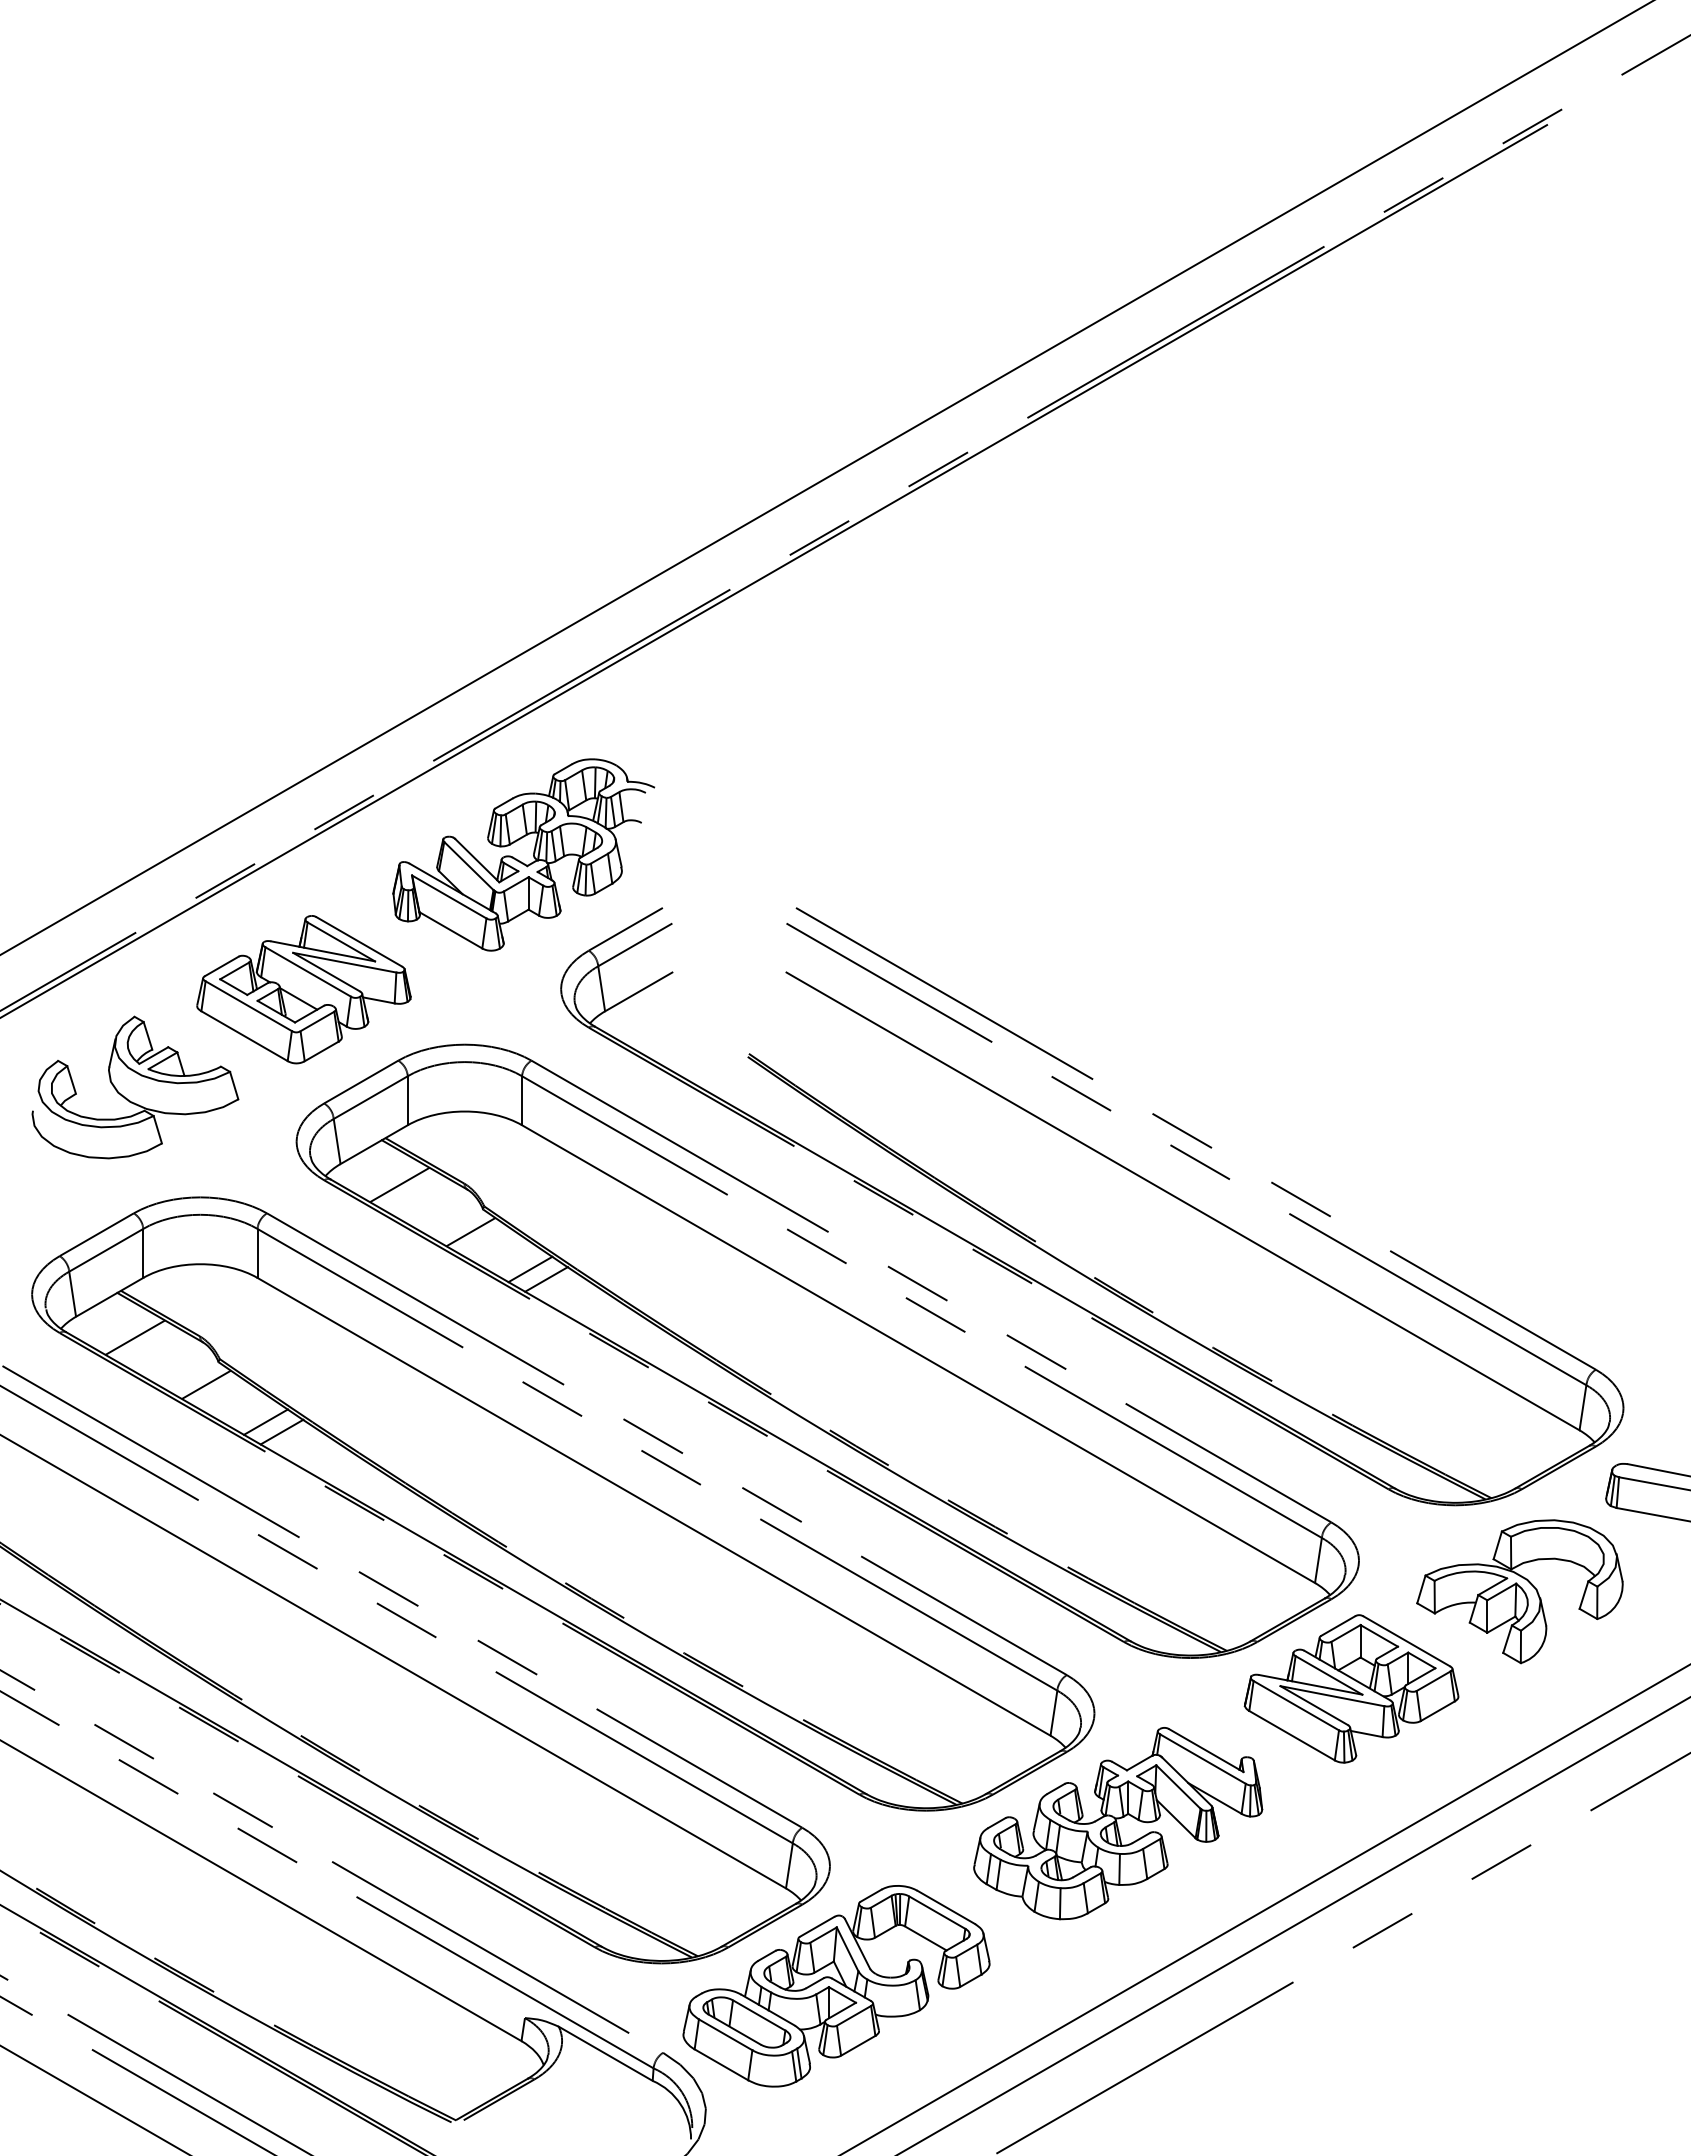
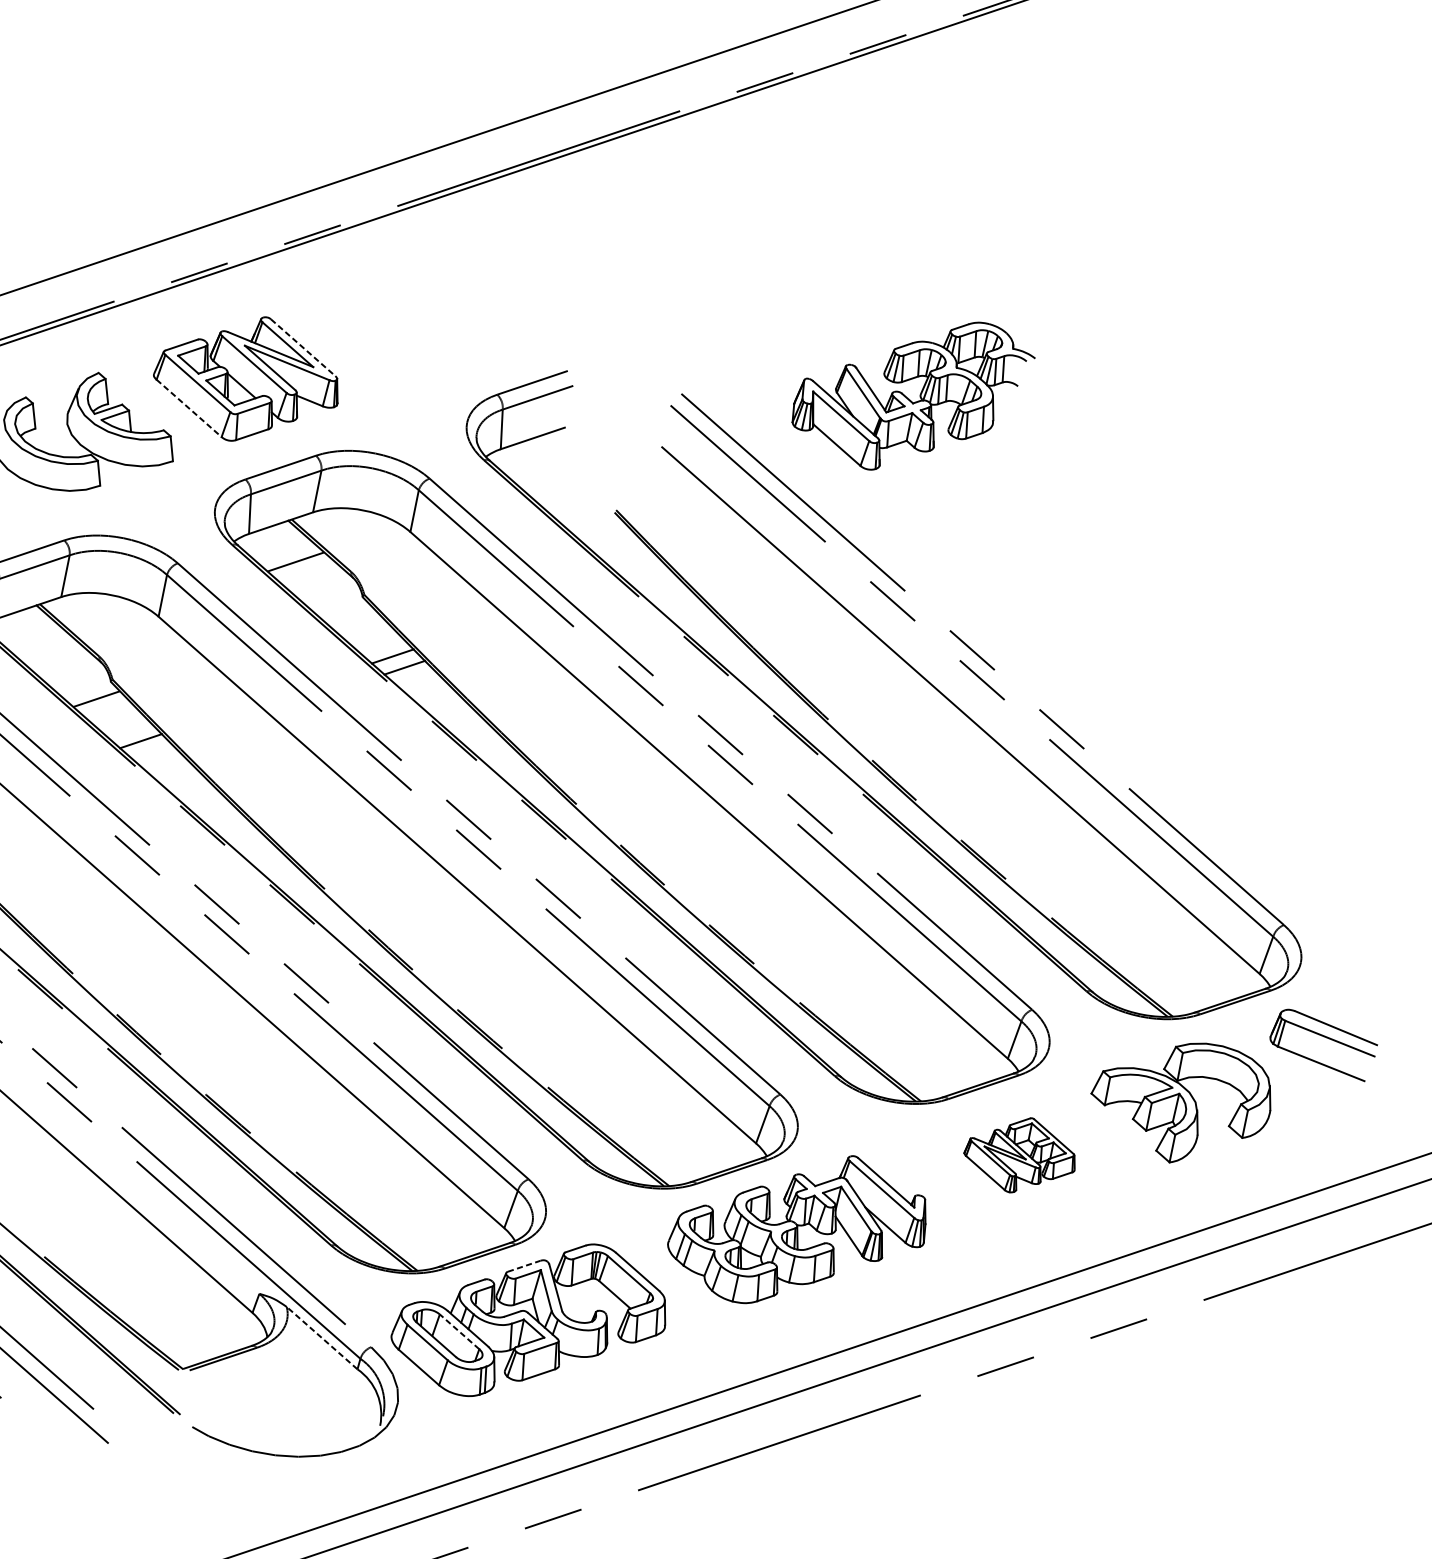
part: (518, 859) -> (906, 396), moved
line: (359, 942) -> (303, 348), solid -> dashed
line: (244, 1036) -> (189, 408), solid -> dashed
line: (470, 1231) -> (348, 613), removed
line: (135, 1337) -> (44, 646), removed
line: (281, 1431) -> (152, 751), removed
part: (1351, 1688) -> (1020, 1154), size x0.6
line: (817, 1926) -> (524, 1266), solid -> dashed
line: (758, 2015) -> (458, 1331), solid -> dashed
line: (605, 2053) -> (321, 1337), solid -> dashed

